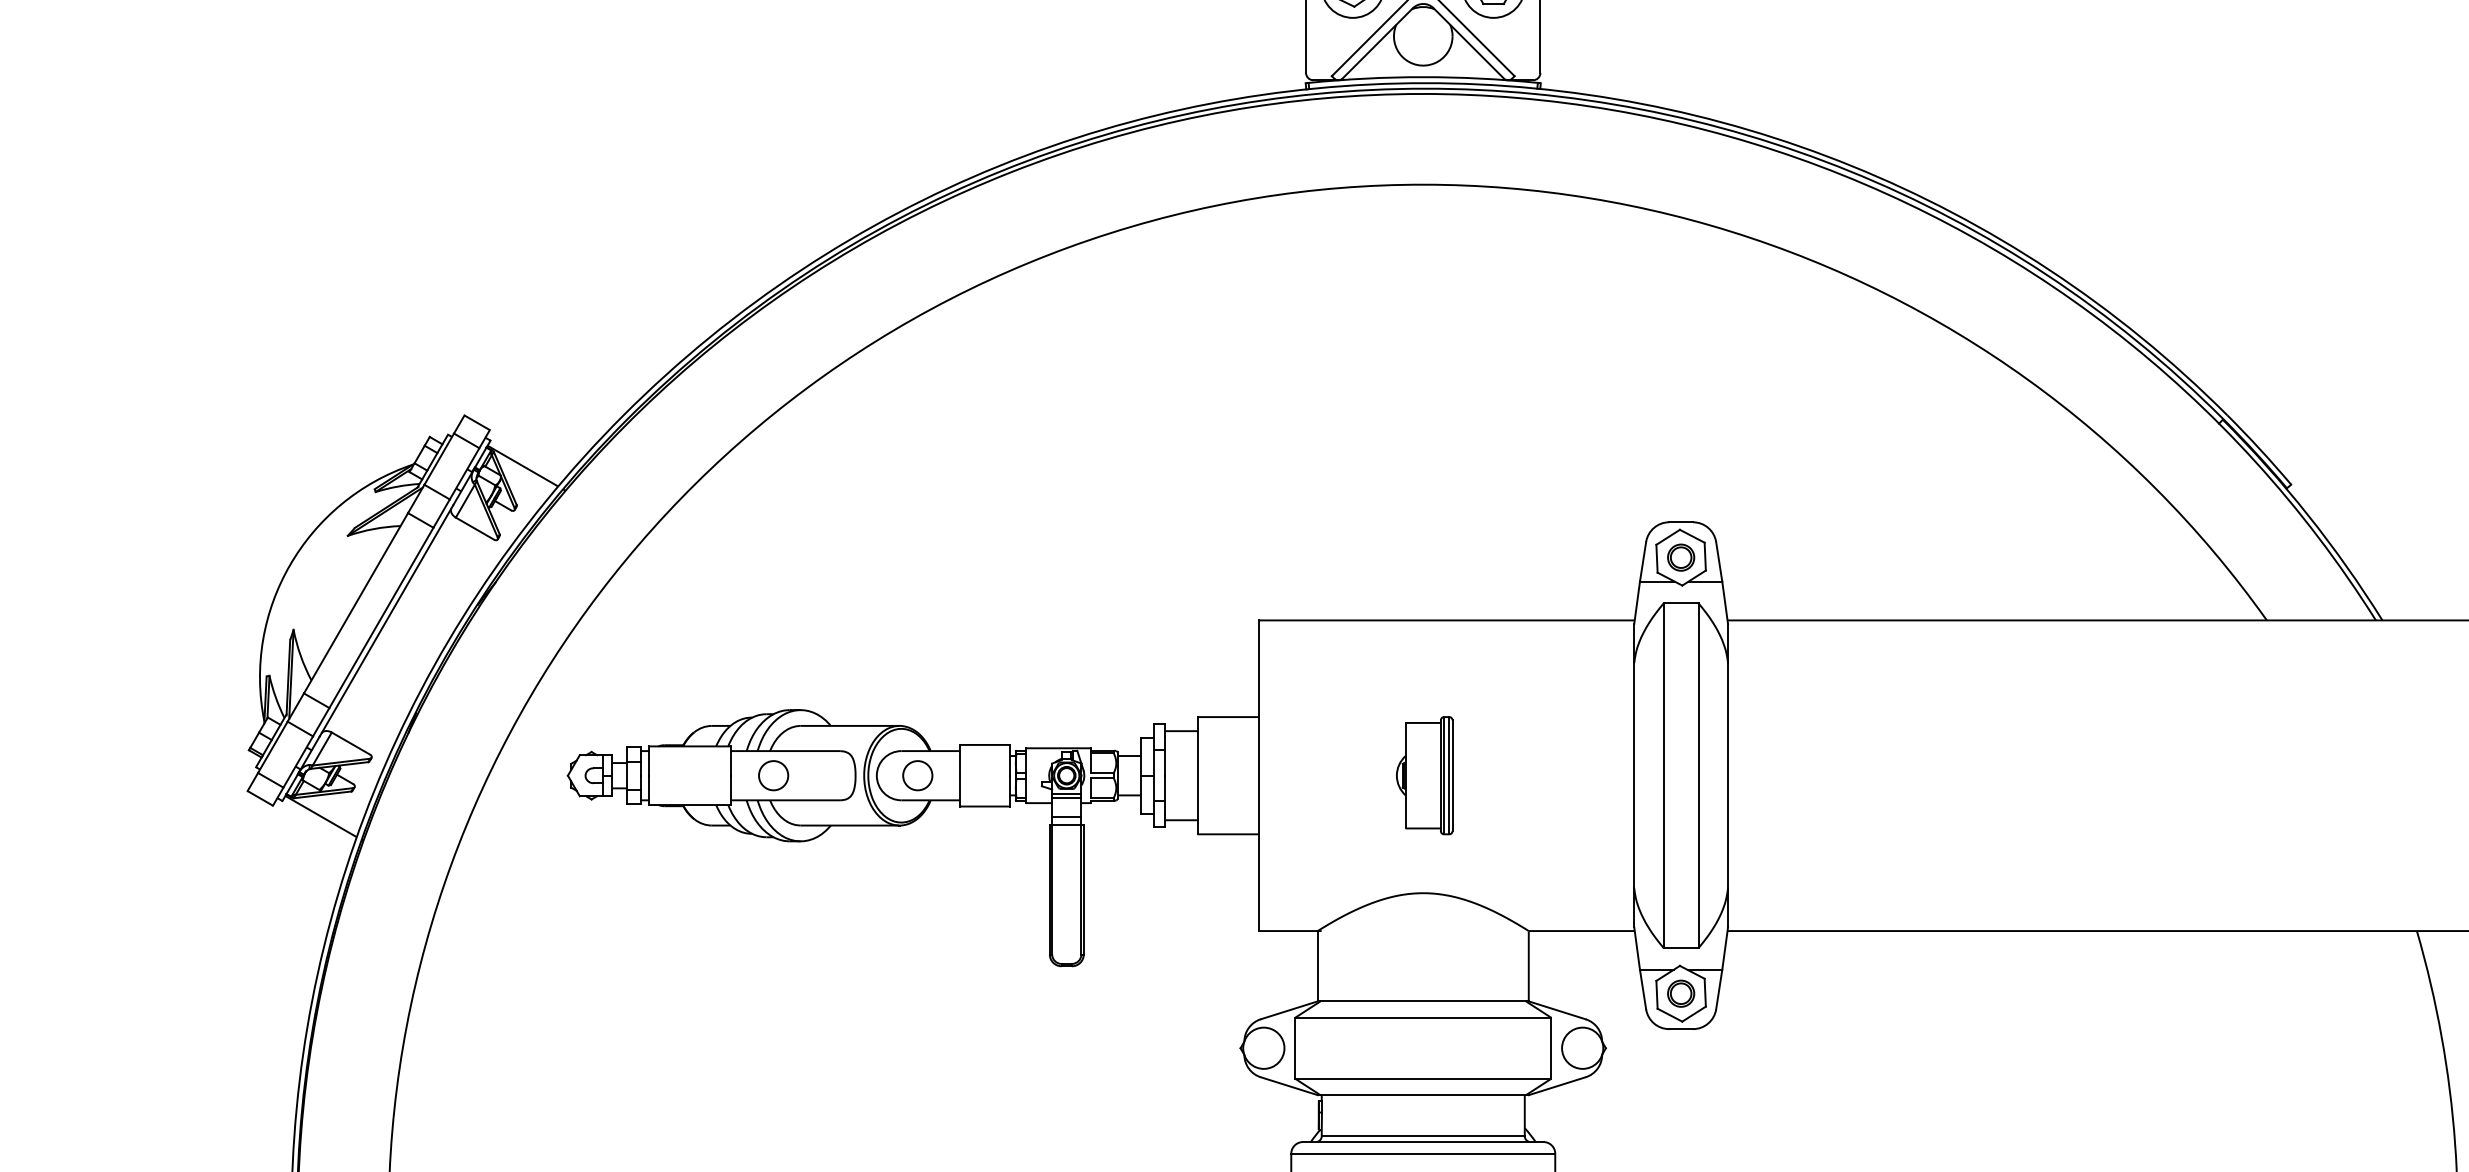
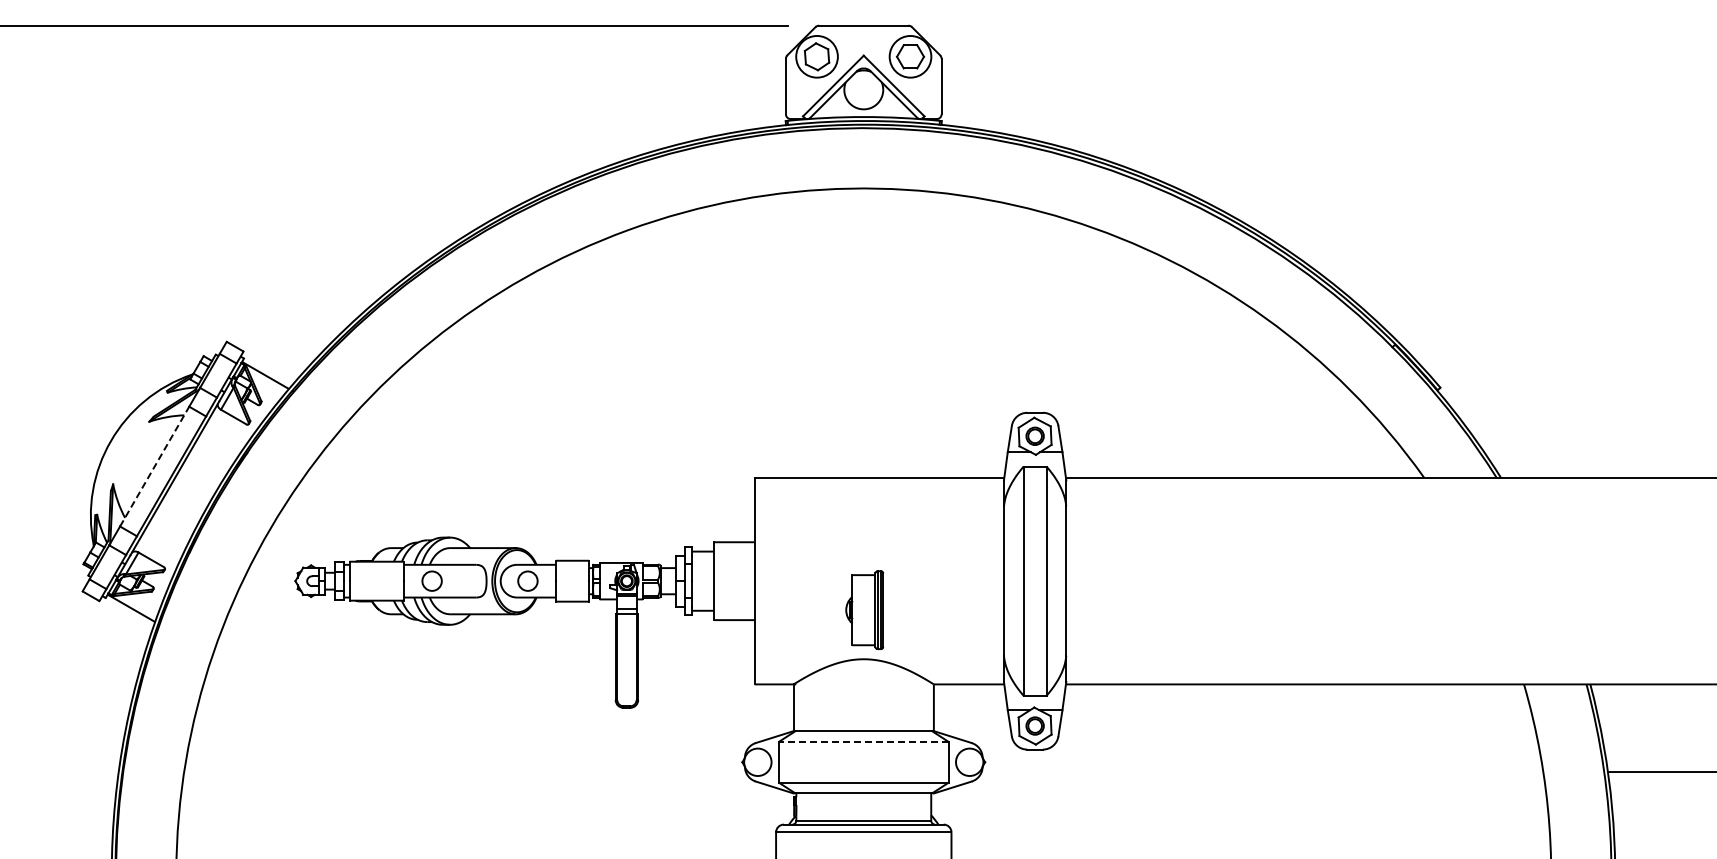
line: (355, 603) -> (154, 466), solid -> dashed
part: (1424, 774) -> (864, 609), moved
line: (1422, 1018) -> (863, 742), solid -> dashed

